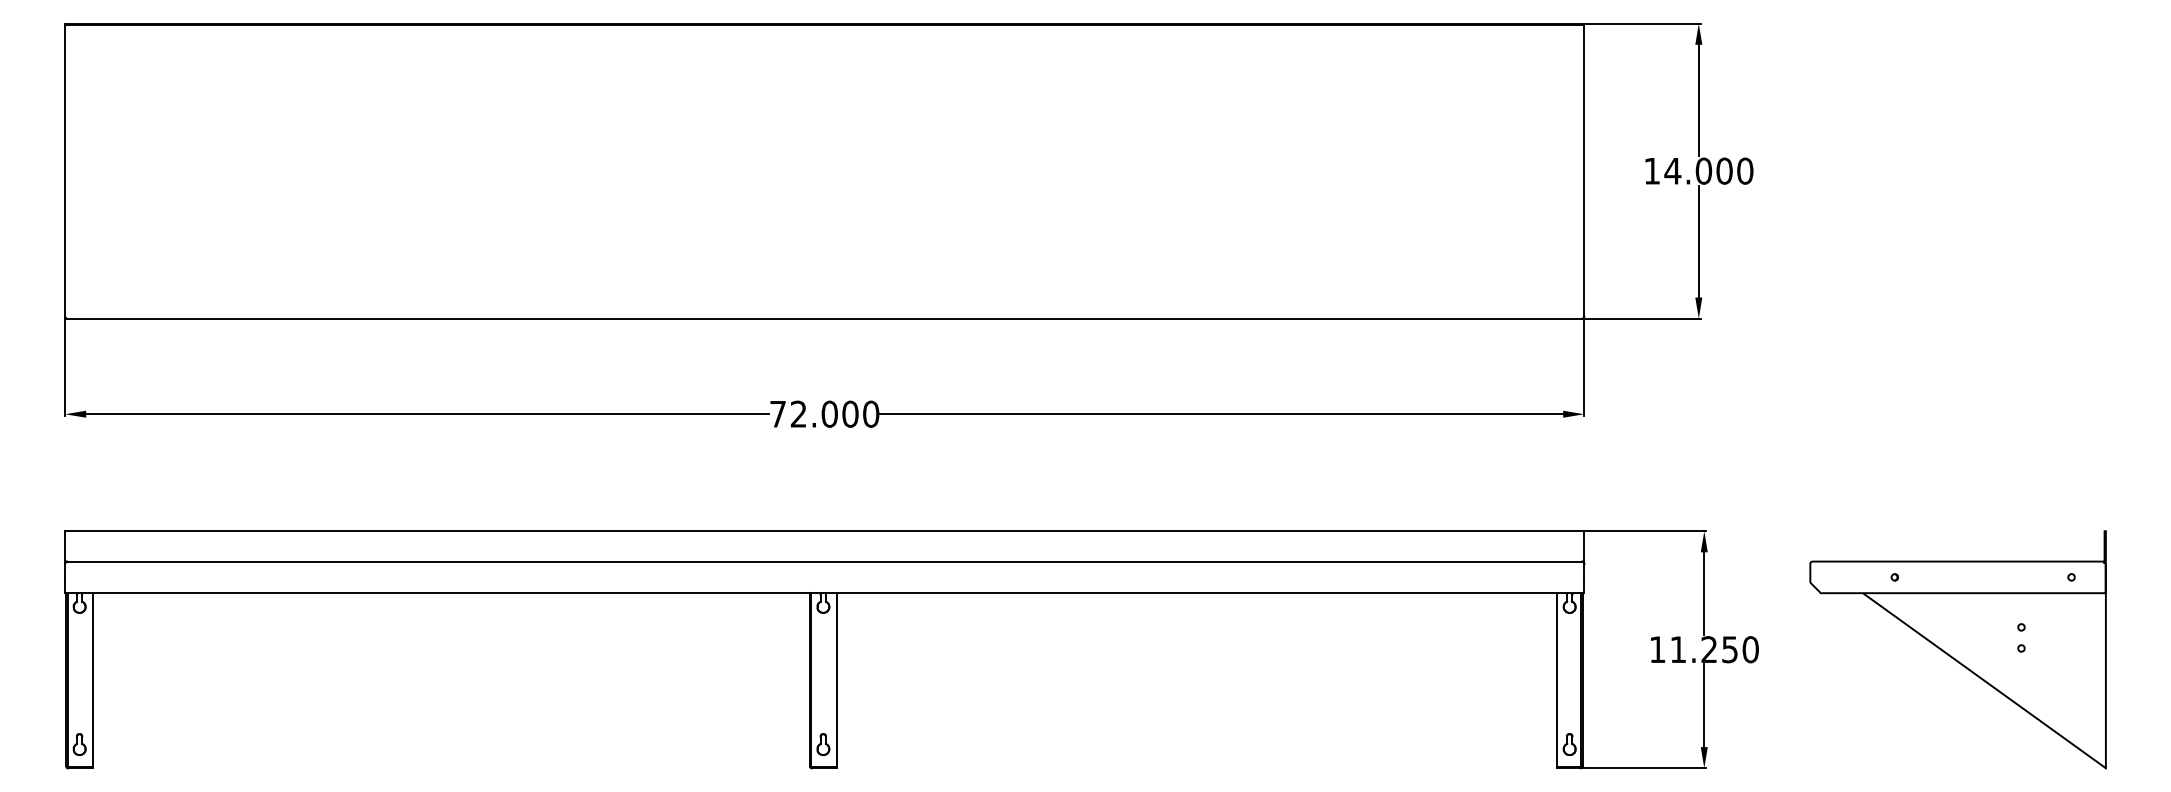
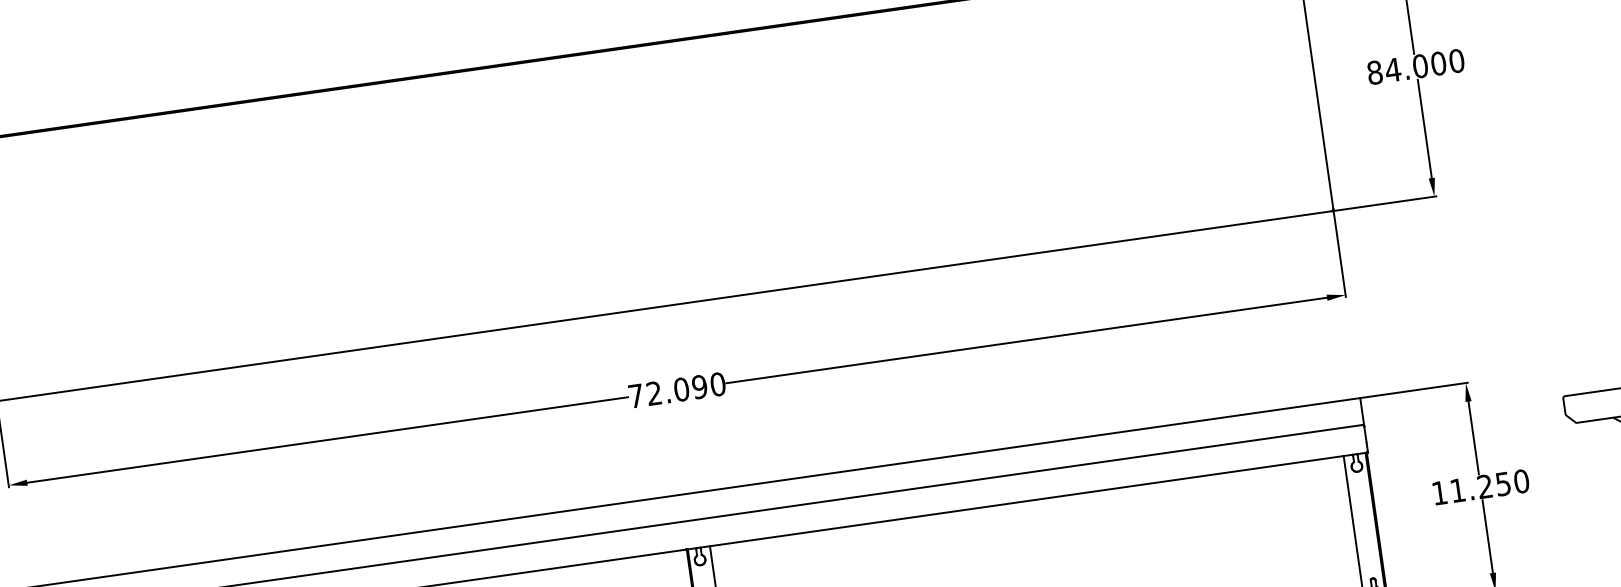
text: (1652, 170) -> (1375, 72), 14.000 -> 84.000
text: (850, 413) -> (699, 386), 72.000 -> 72.090

